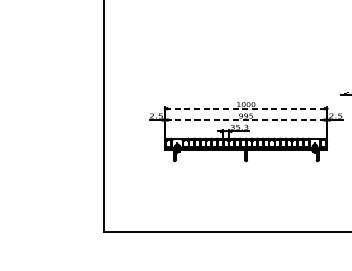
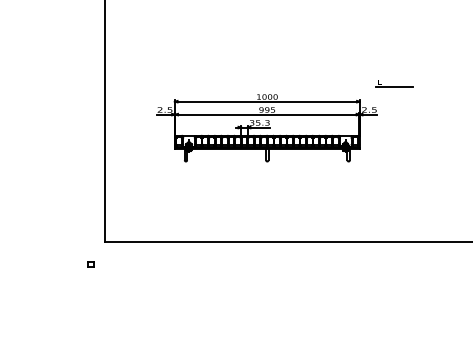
line: (246, 108) -> (267, 101), dashed -> solid
line: (246, 119) -> (267, 114), dashed -> solid
part: (90, 251) -> (90, 264), added

